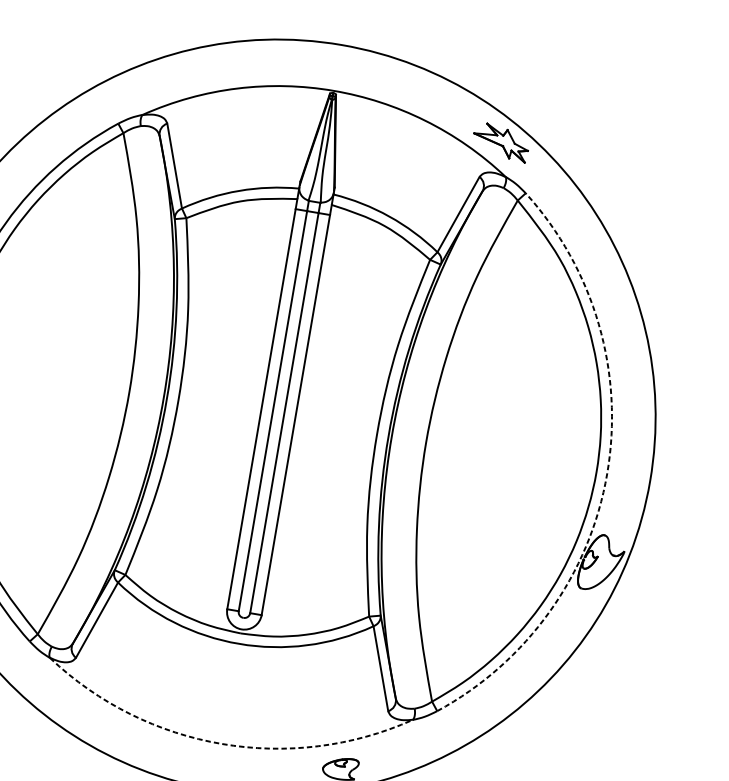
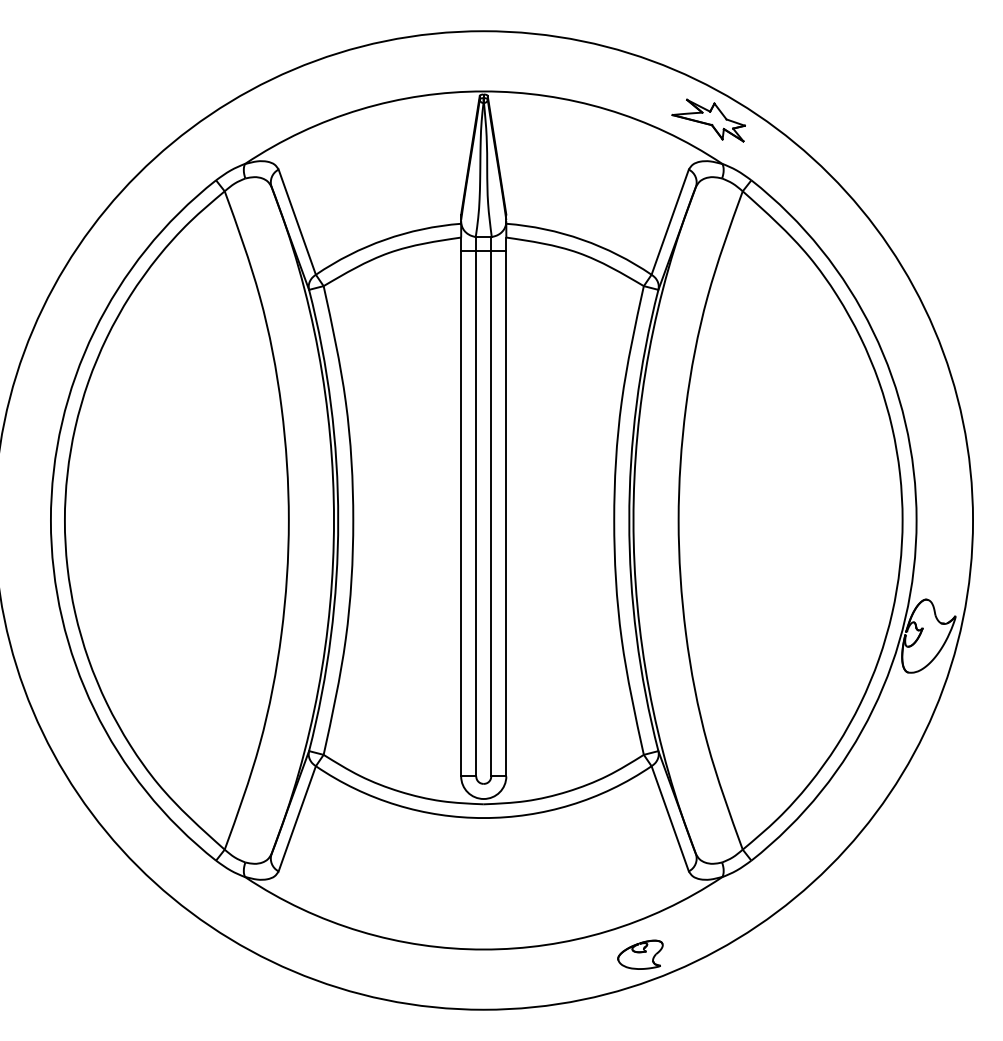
arc: (607, 473) -> (916, 520), dashed -> solid
arc: (221, 743) -> (483, 949), dashed -> solid

